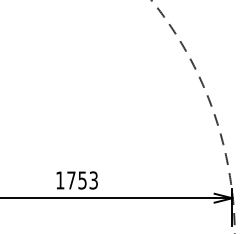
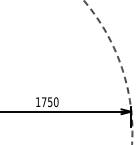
text: (94, 179) -> (56, 101), 1753 -> 1750

